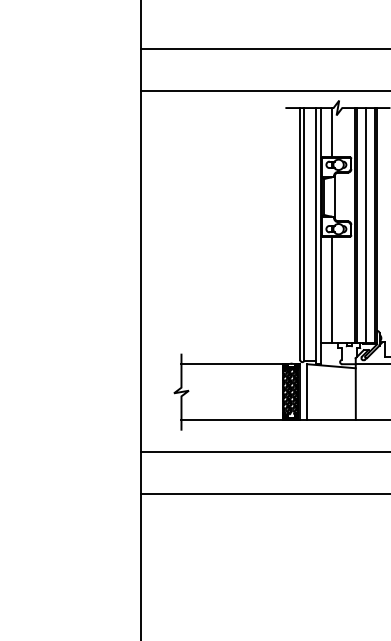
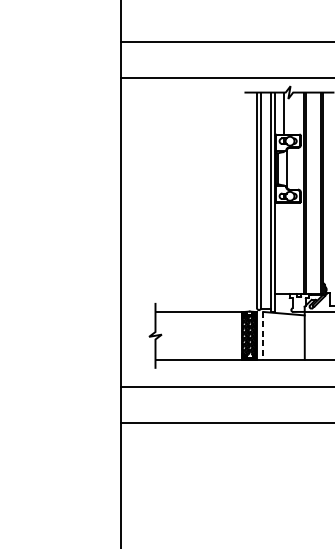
line: (365, 225) -> (313, 193), removed
line: (331, 290) -> (283, 248), removed
line: (307, 392) -> (263, 336), solid -> dashed

